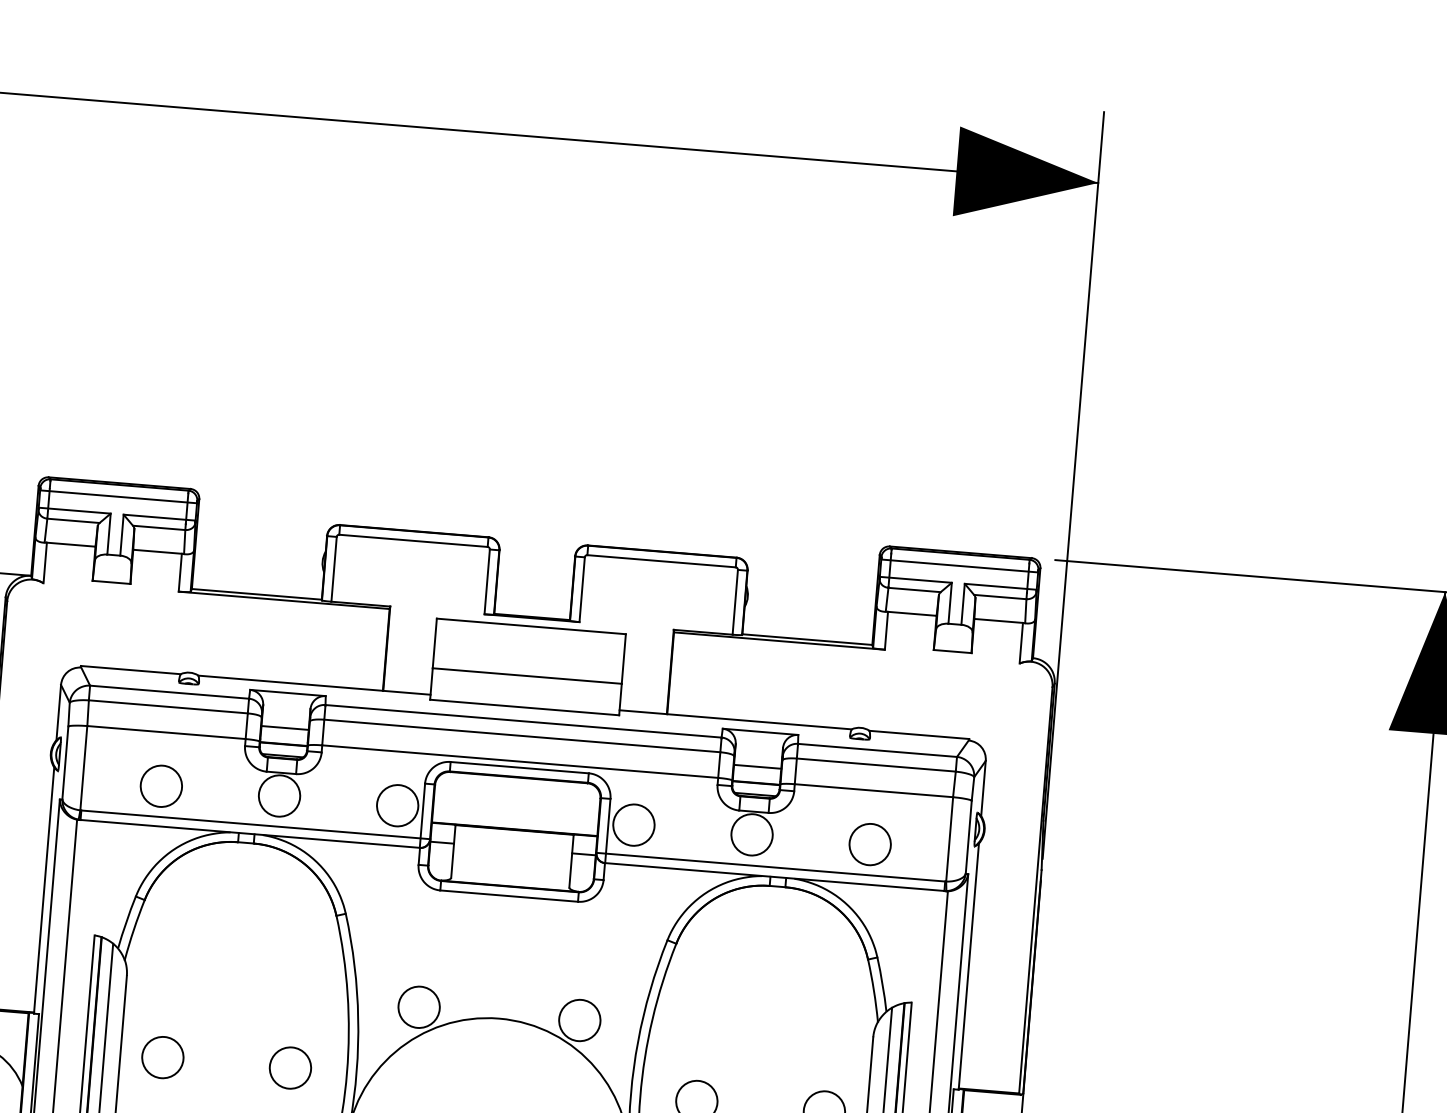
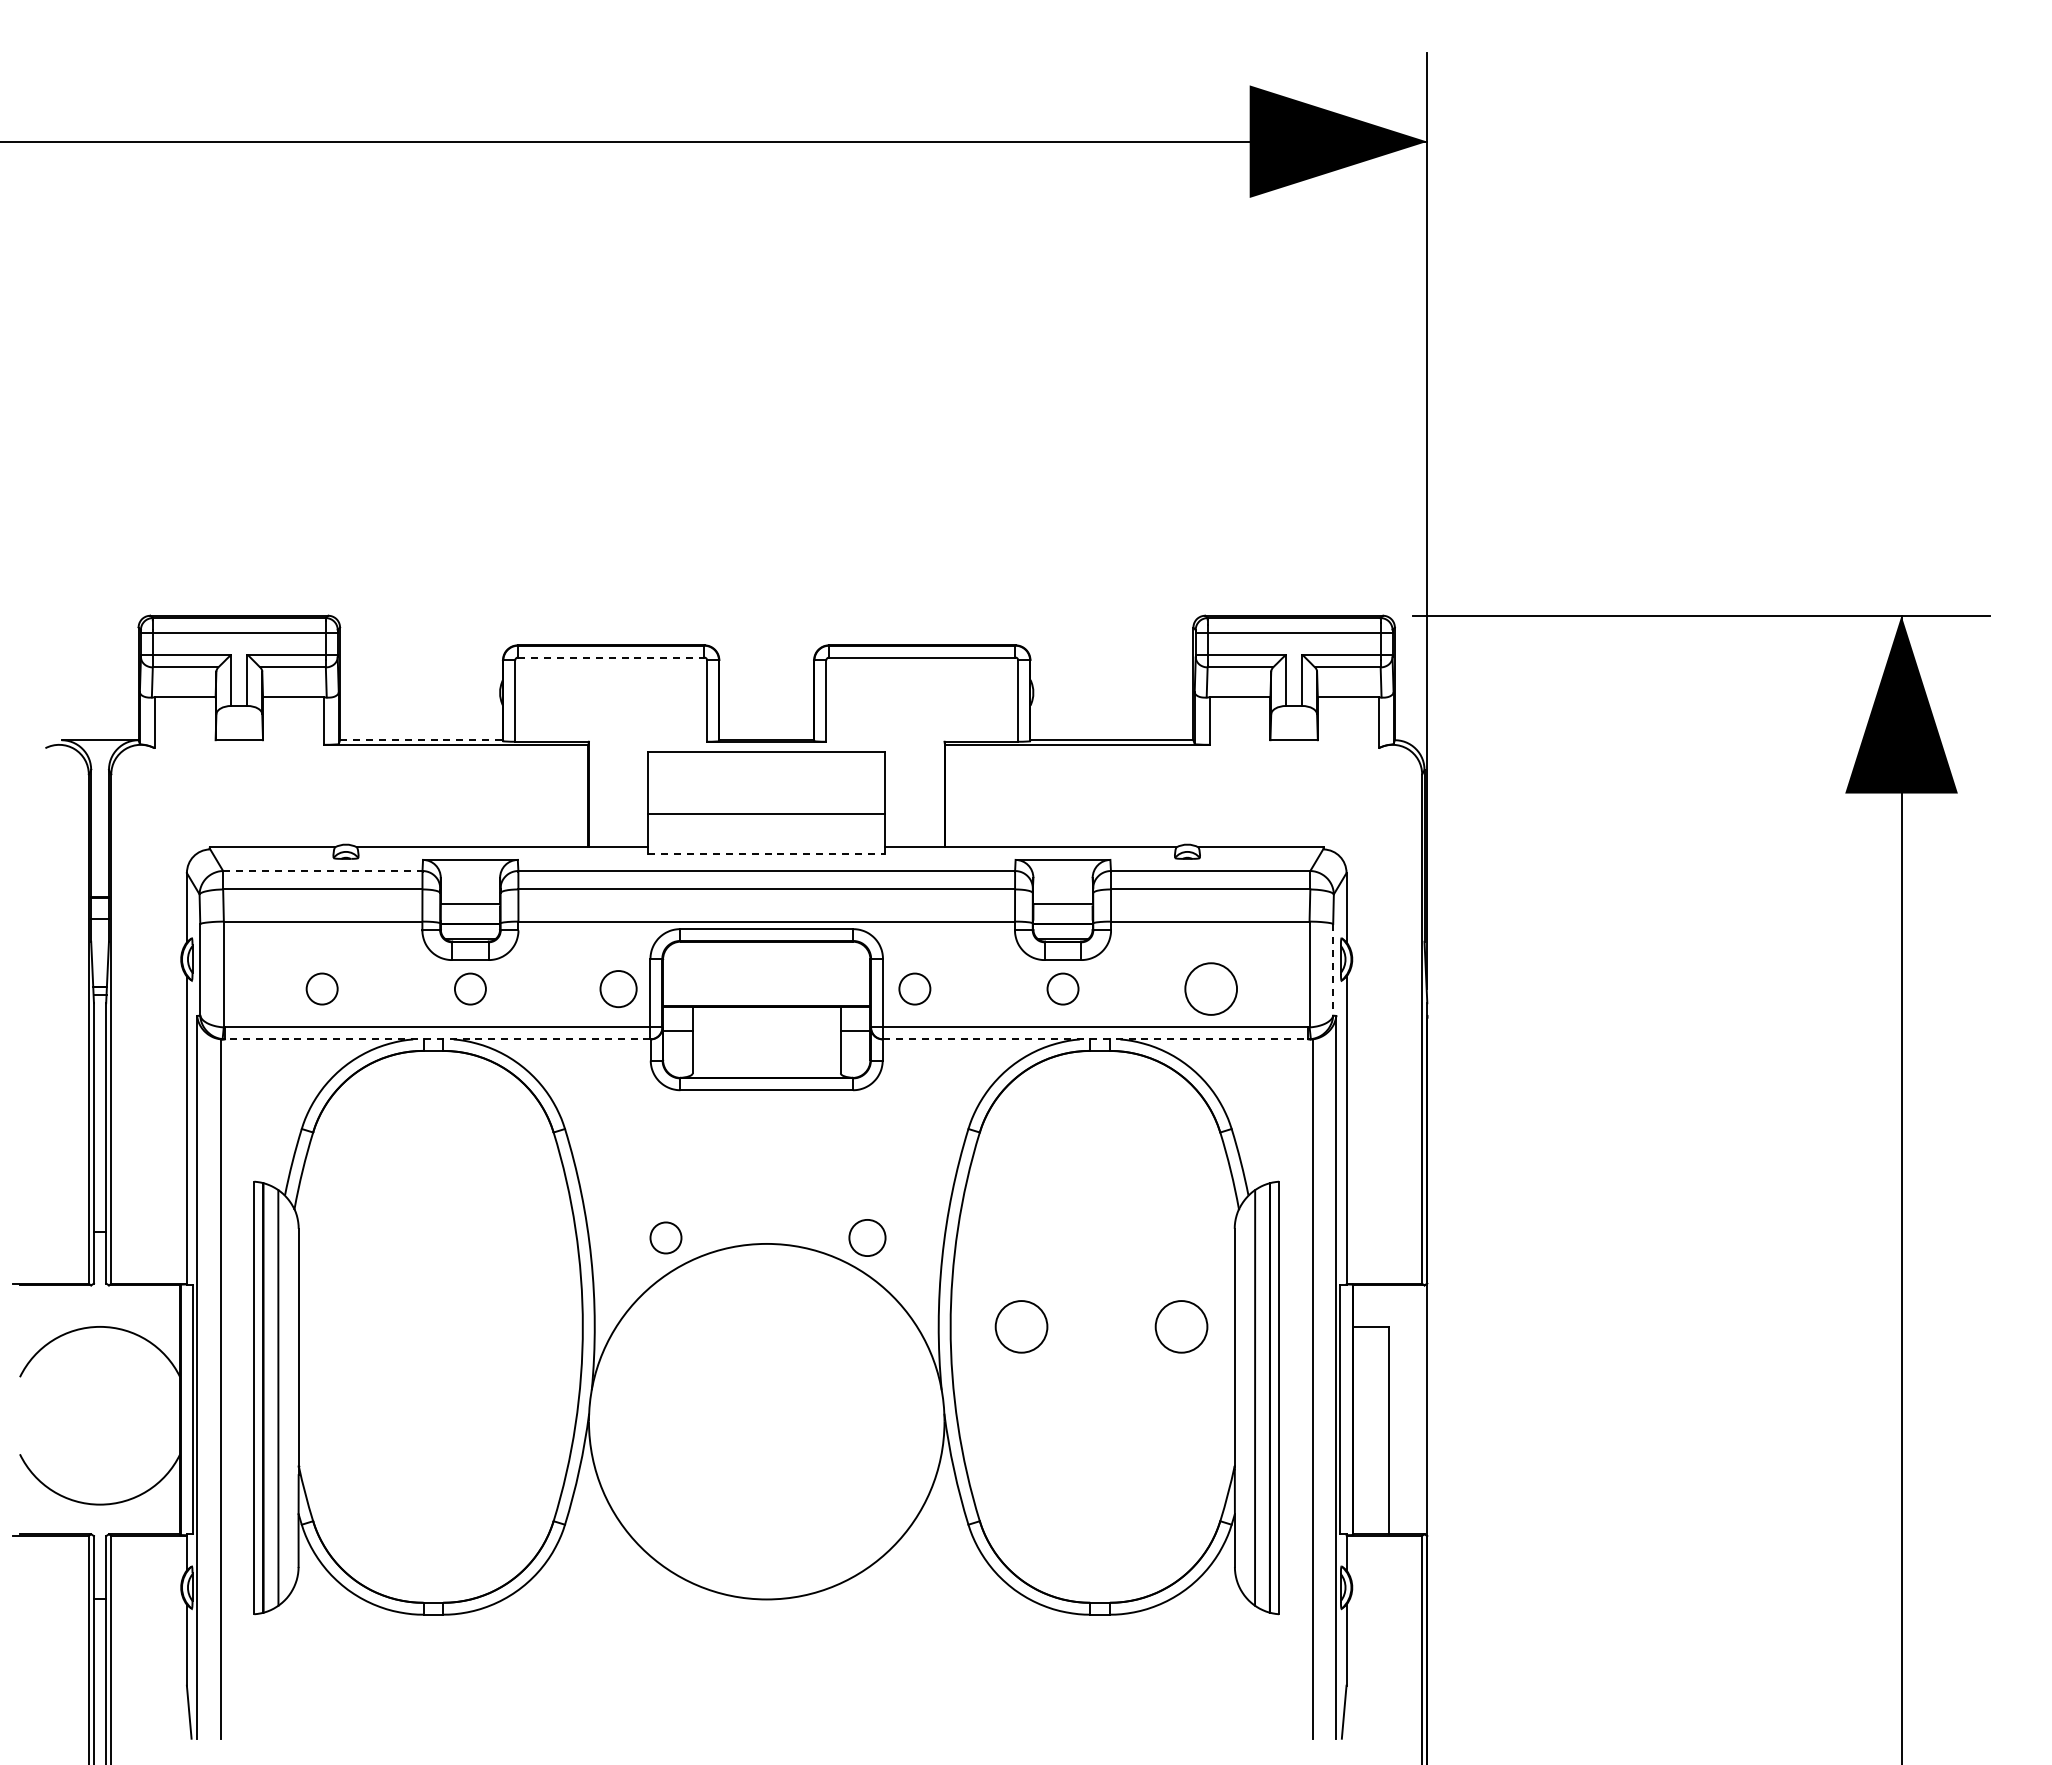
line: (413, 540) -> (611, 657), solid -> dashed
line: (257, 594) -> (422, 740), solid -> dashed
line: (169, 692) -> (322, 871), solid -> dashed
line: (524, 707) -> (766, 853), solid -> dashed
circle: (160, 785) -> (321, 988), size x0.6
circle: (279, 795) -> (470, 988), size x0.6
circle: (397, 805) -> (618, 988), size x0.7
circle: (633, 824) -> (914, 988), size x0.6
line: (249, 834) -> (437, 1039), solid -> dashed
circle: (751, 834) -> (1062, 988), size x0.6
line: (969, 836) -> (1333, 969), solid -> dashed
line: (774, 877) -> (1095, 1039), solid -> dashed
circle: (418, 1006) -> (665, 1237), size x0.6
circle: (579, 1020) -> (867, 1237), size x0.7
circle: (162, 1057) -> (351, 1326), removed
circle: (290, 1067) -> (511, 1326), removed

